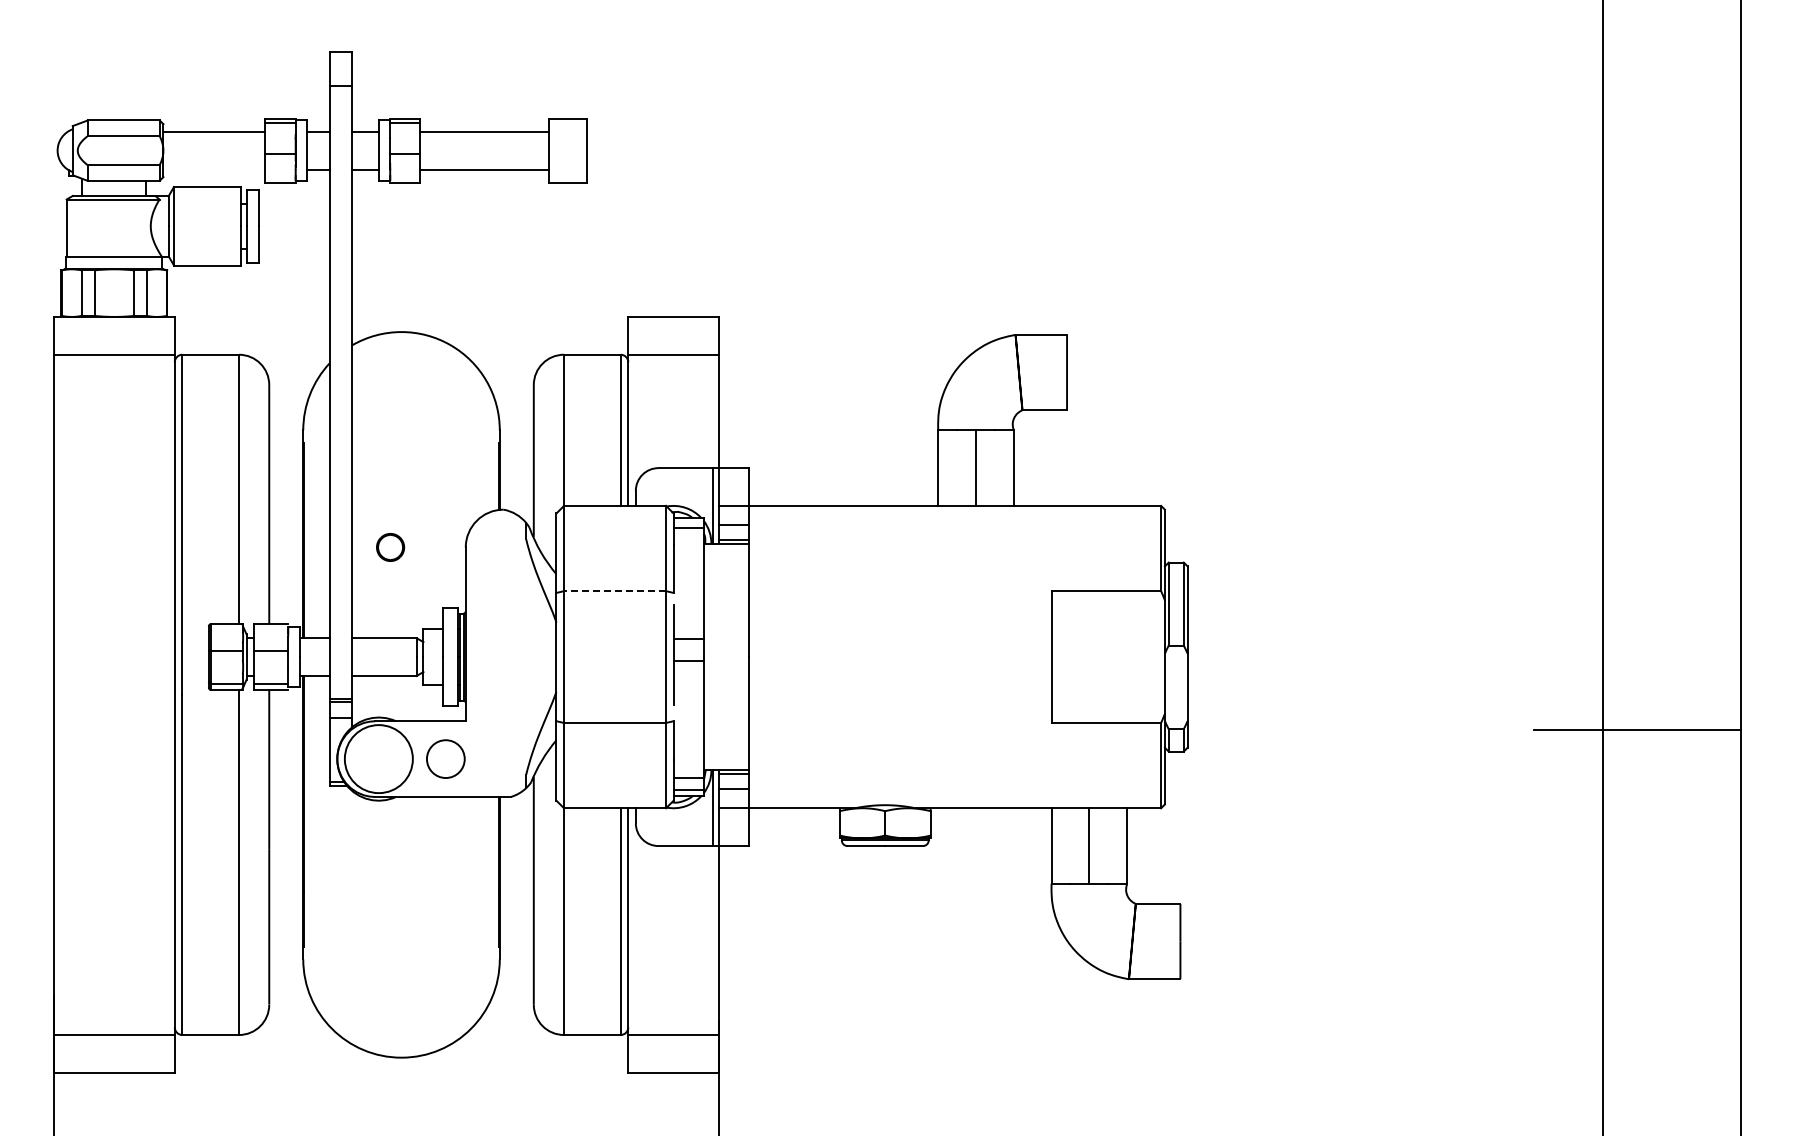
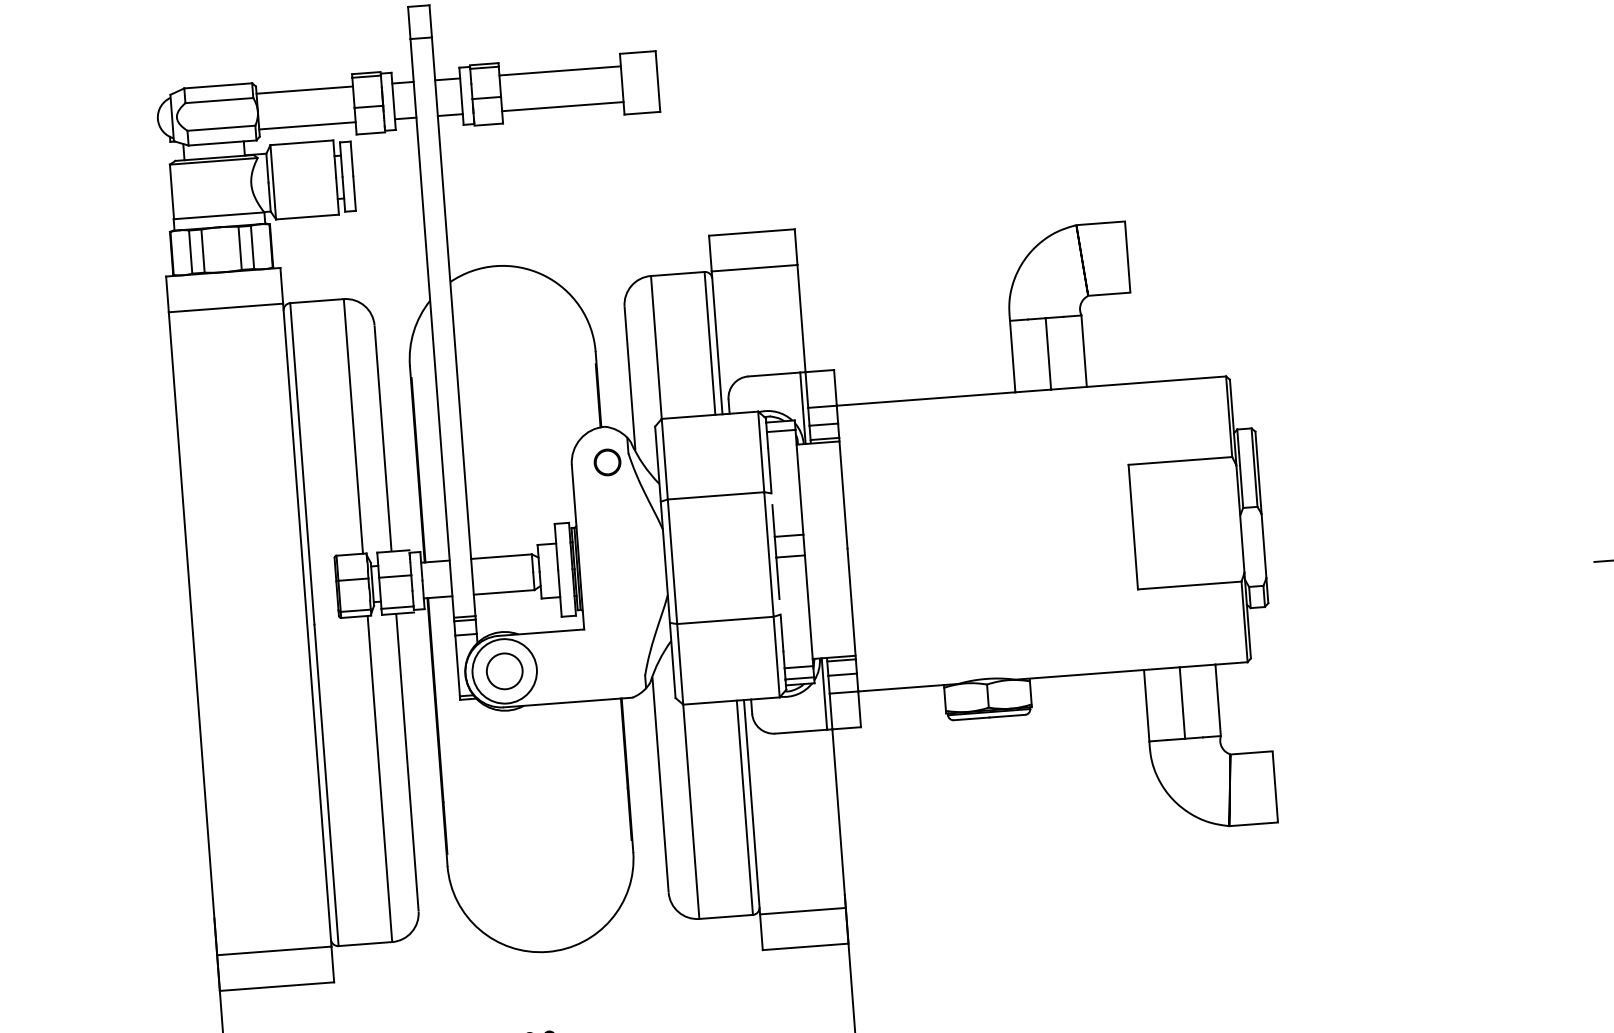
line: (214, 169) -> (307, 125), added
part: (390, 547) -> (607, 462), moved
line: (614, 591) -> (715, 496), dashed -> solid
circle: (445, 758) -> (504, 670), moved

